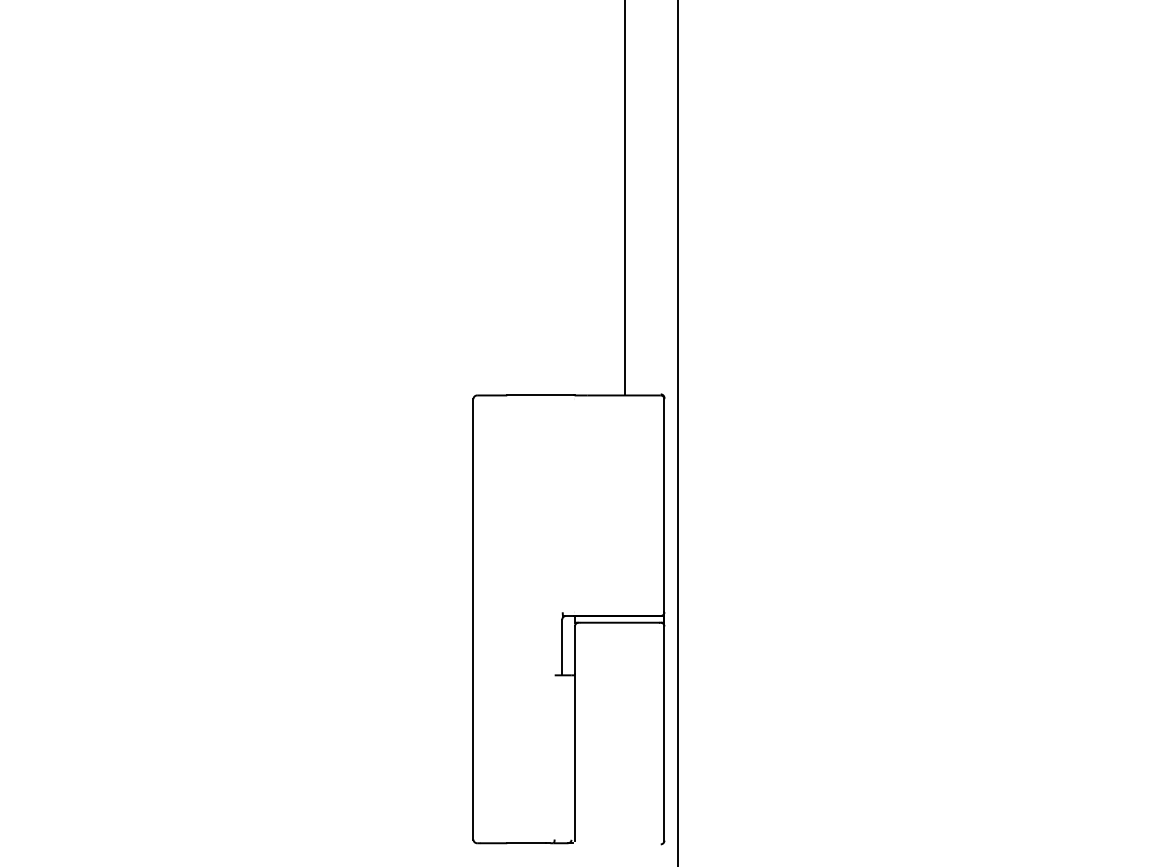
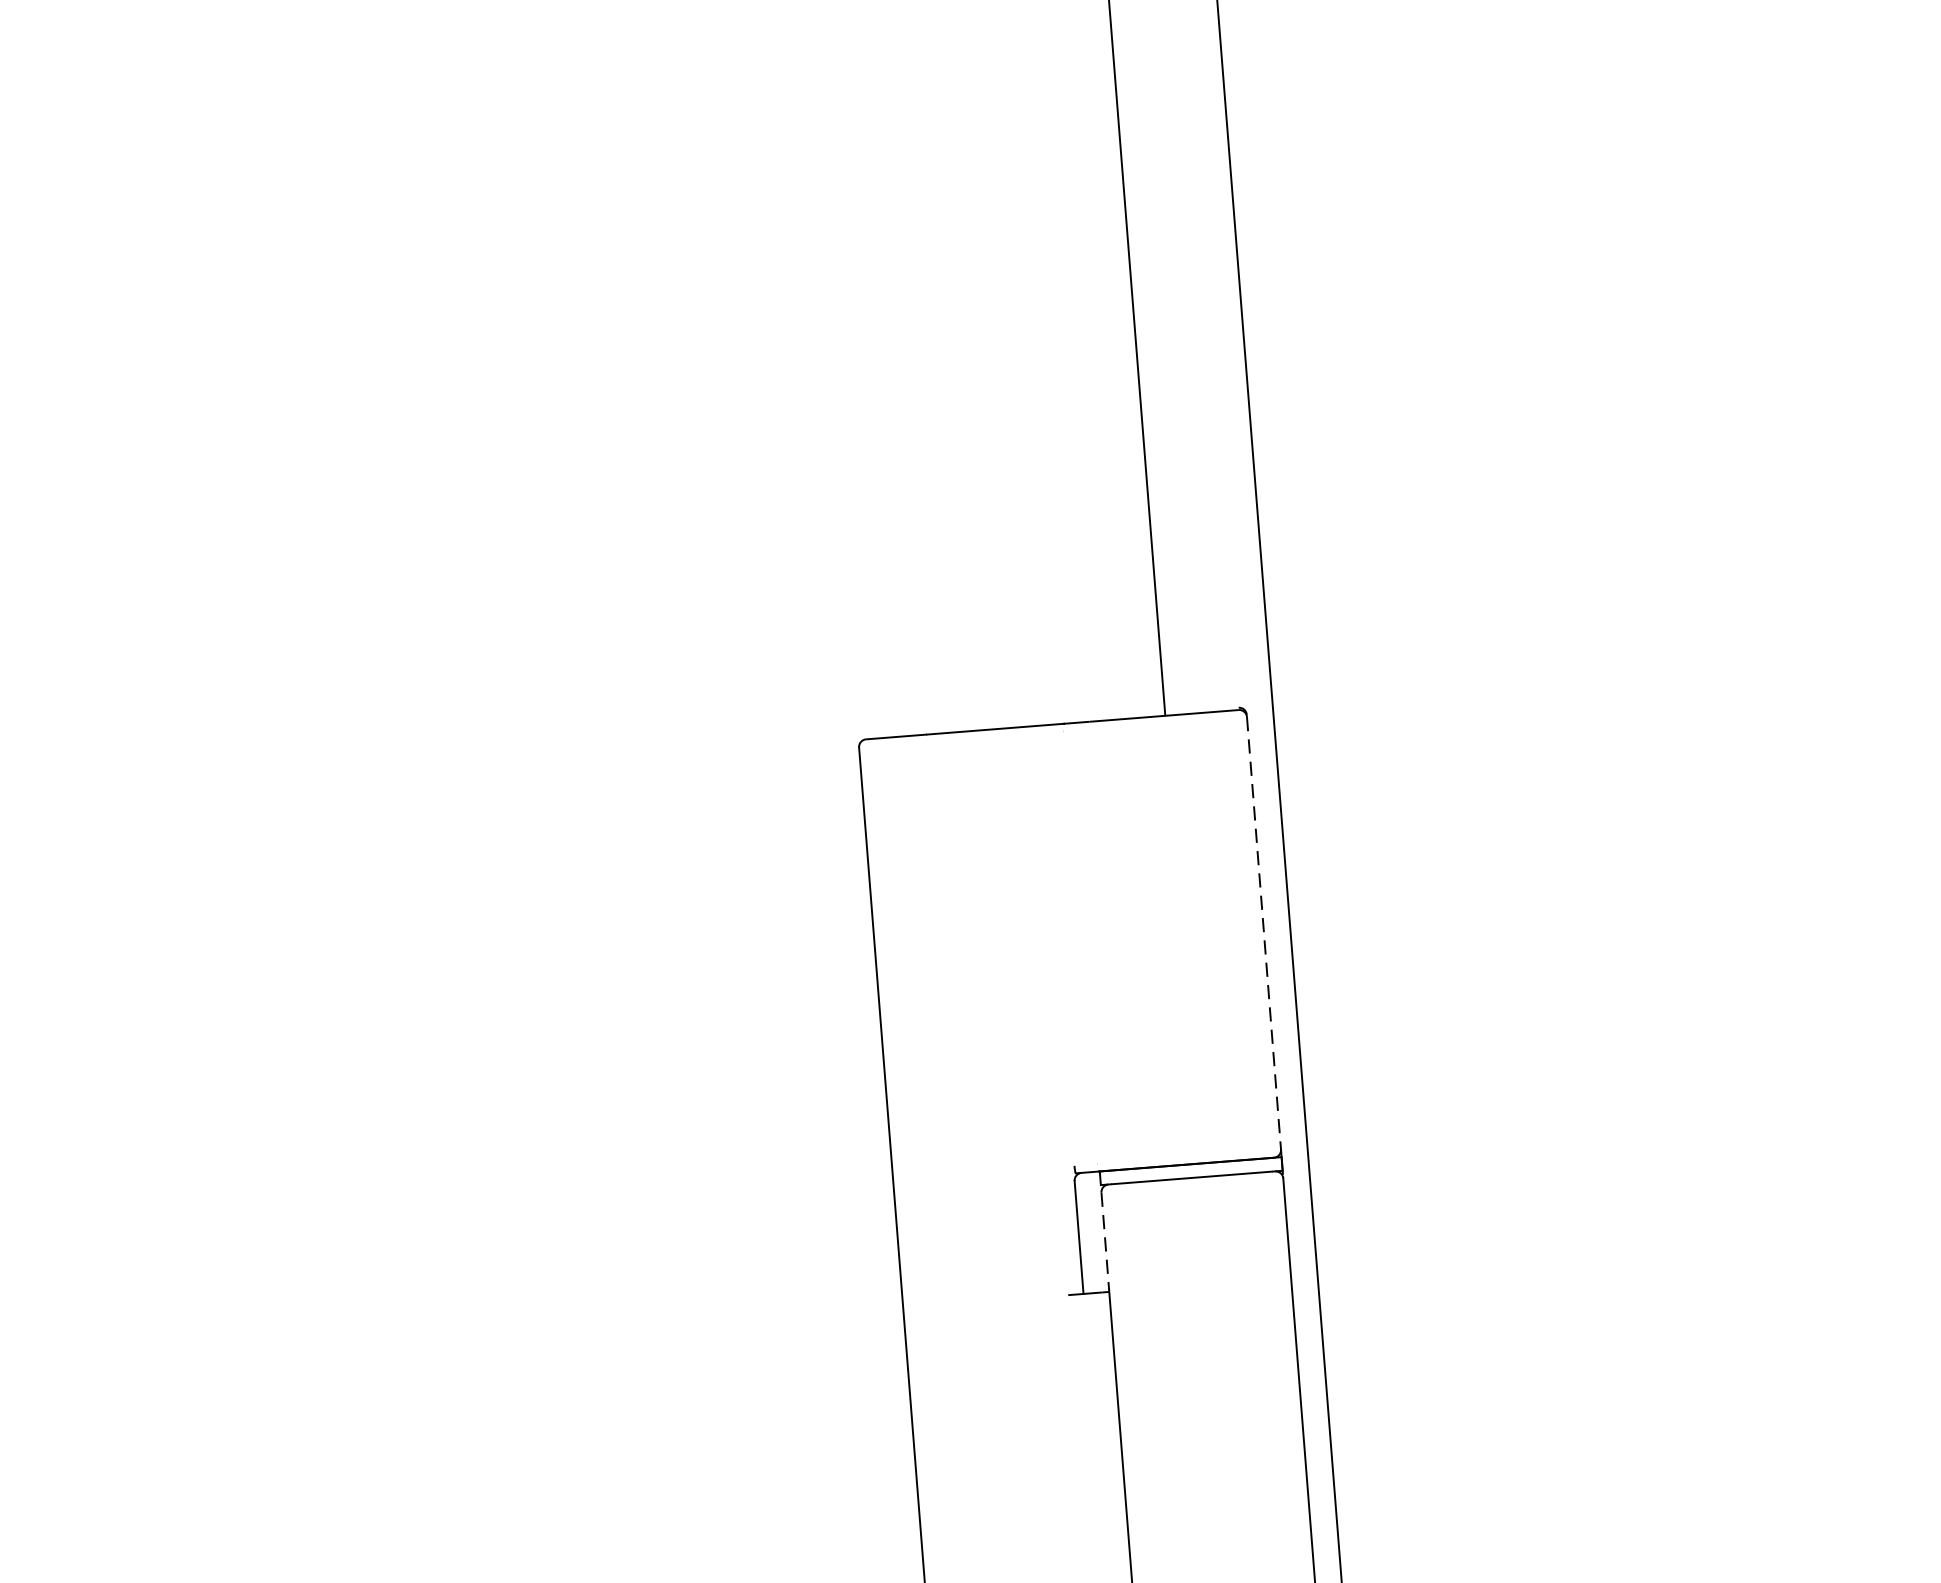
line: (664, 505) -> (1263, 932), solid -> dashed
line: (574, 650) -> (1104, 1241), solid -> dashed

